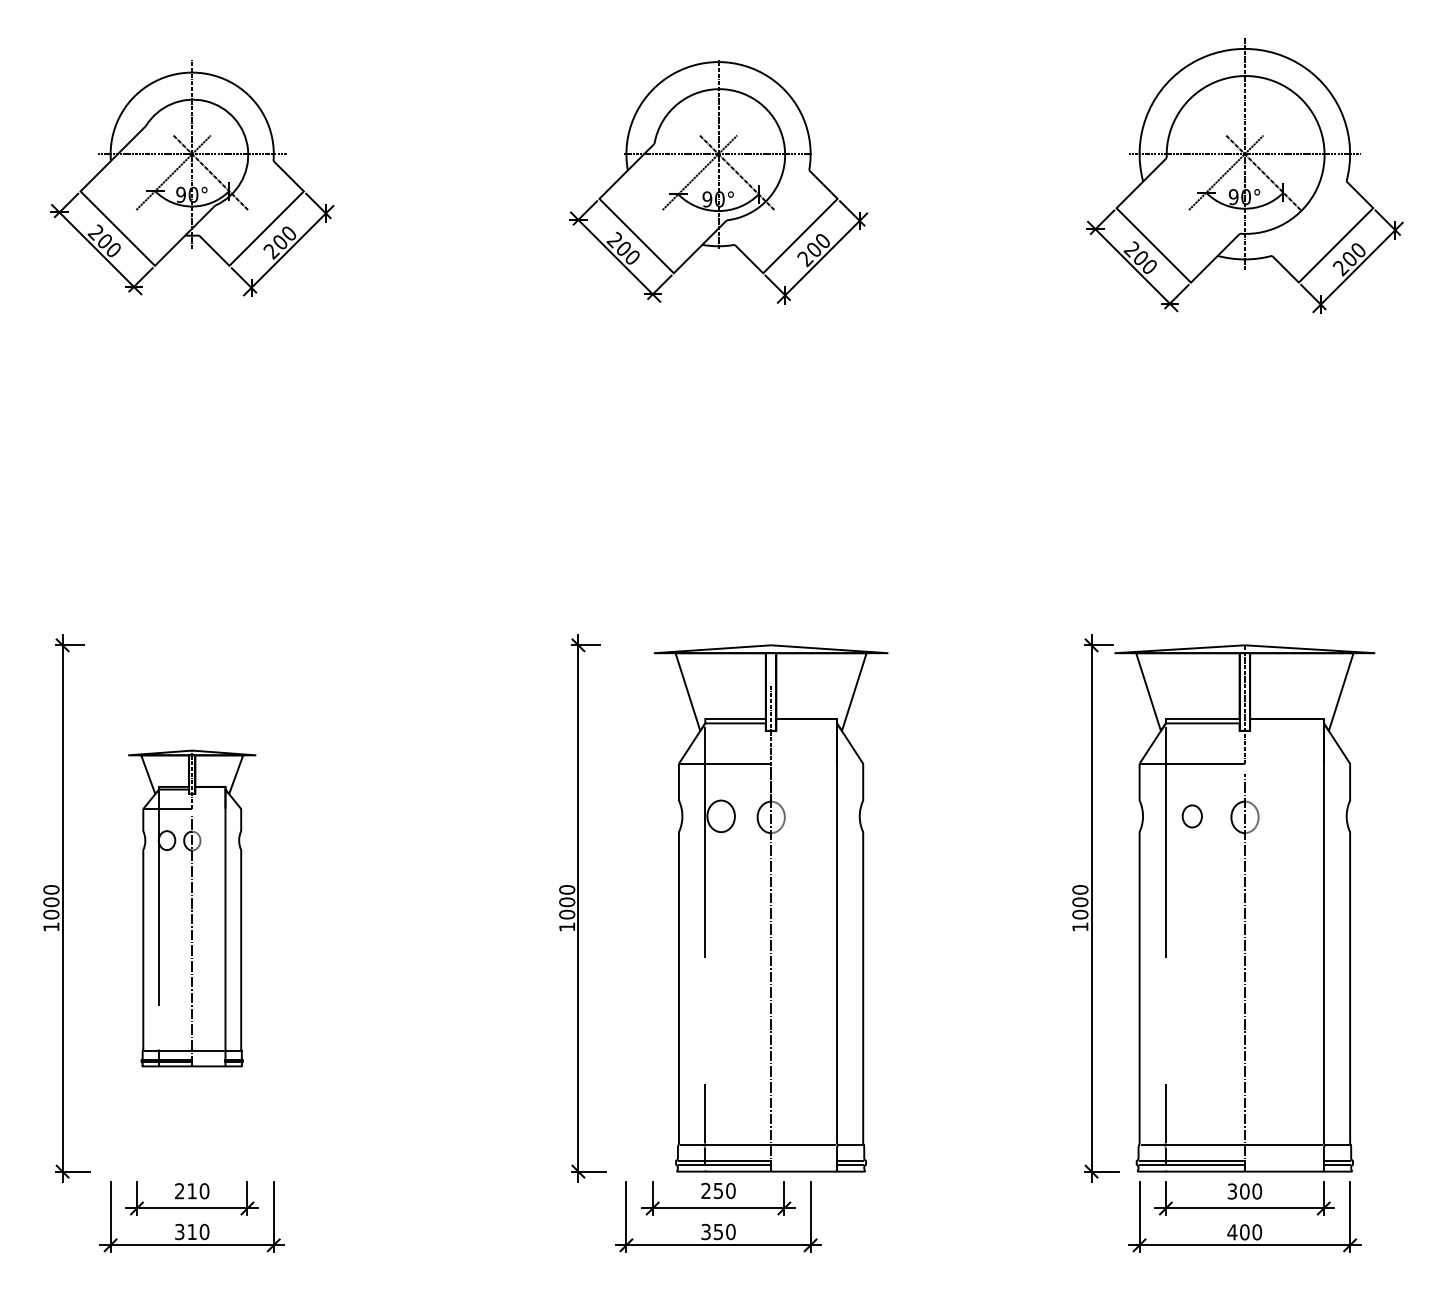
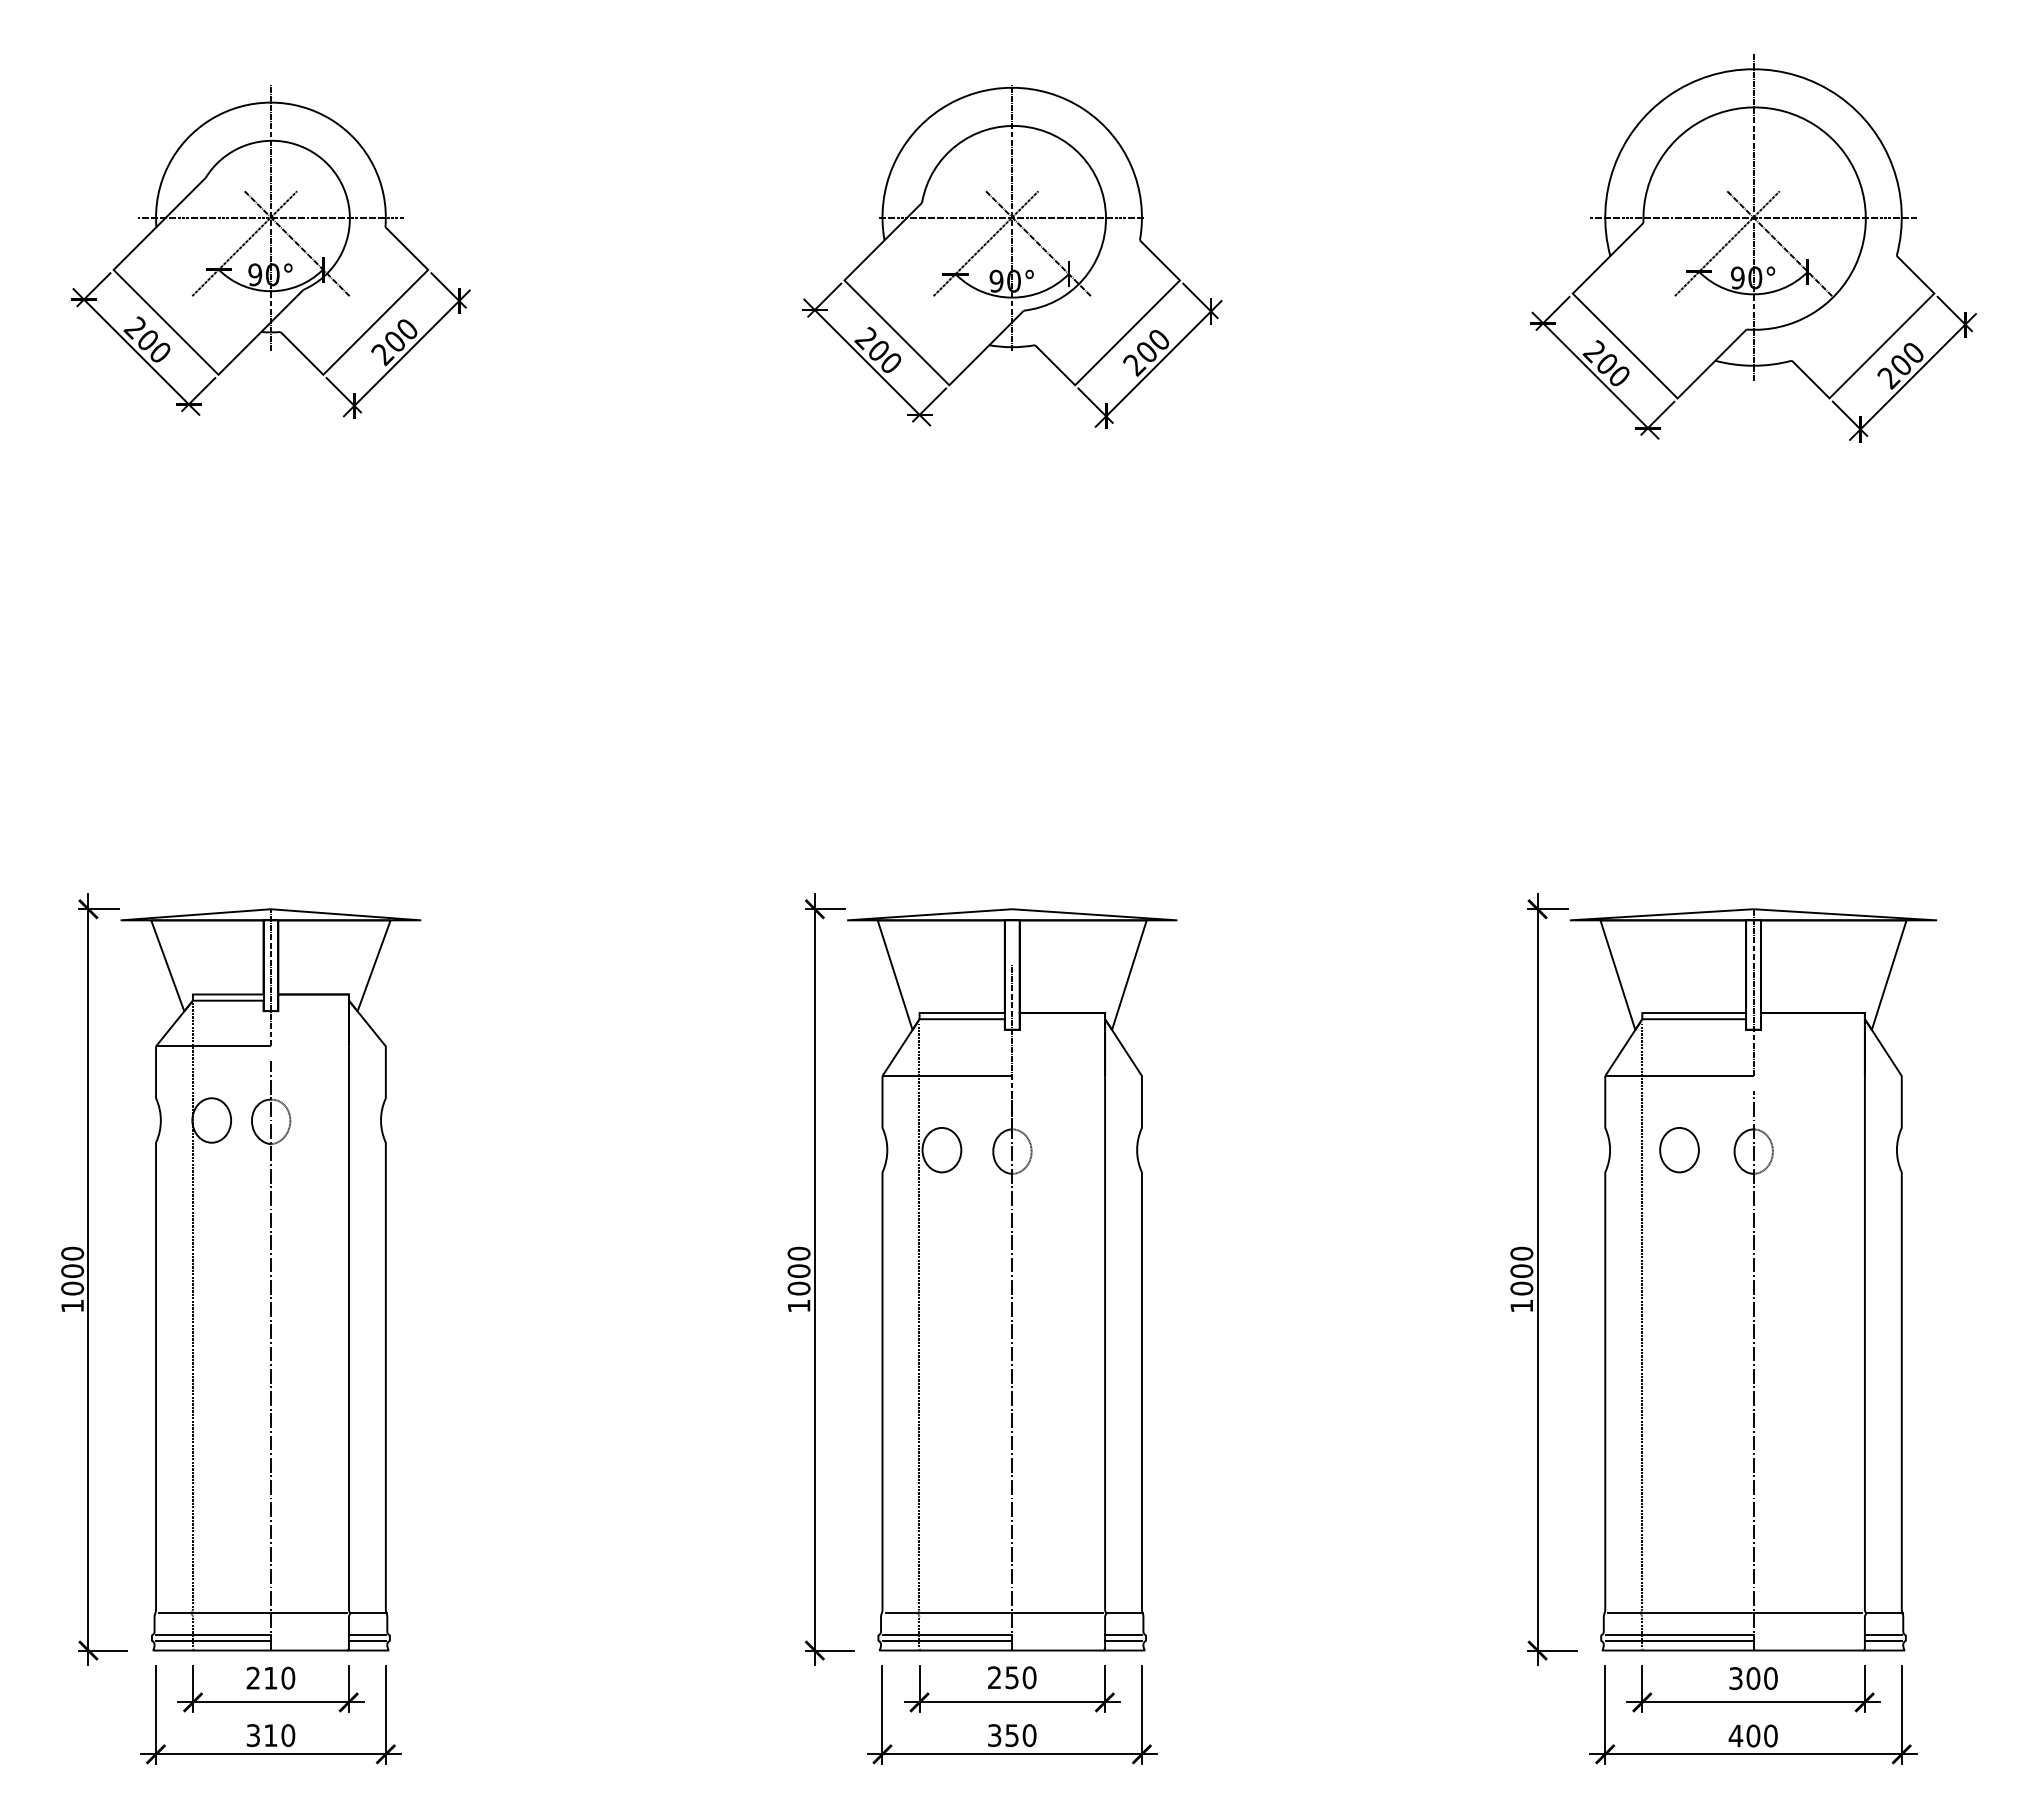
part: (1192, 816) -> (1679, 1150), size x1.43
part: (191, 908) -> (270, 1279), size x1.67
part: (771, 908) -> (1012, 1279), moved

